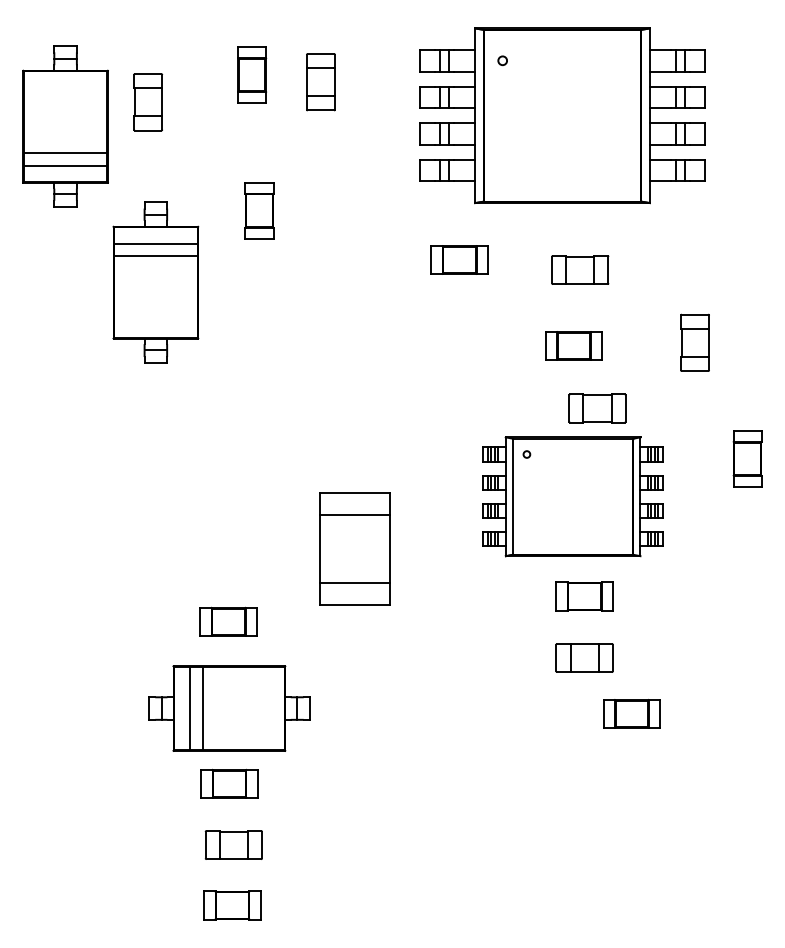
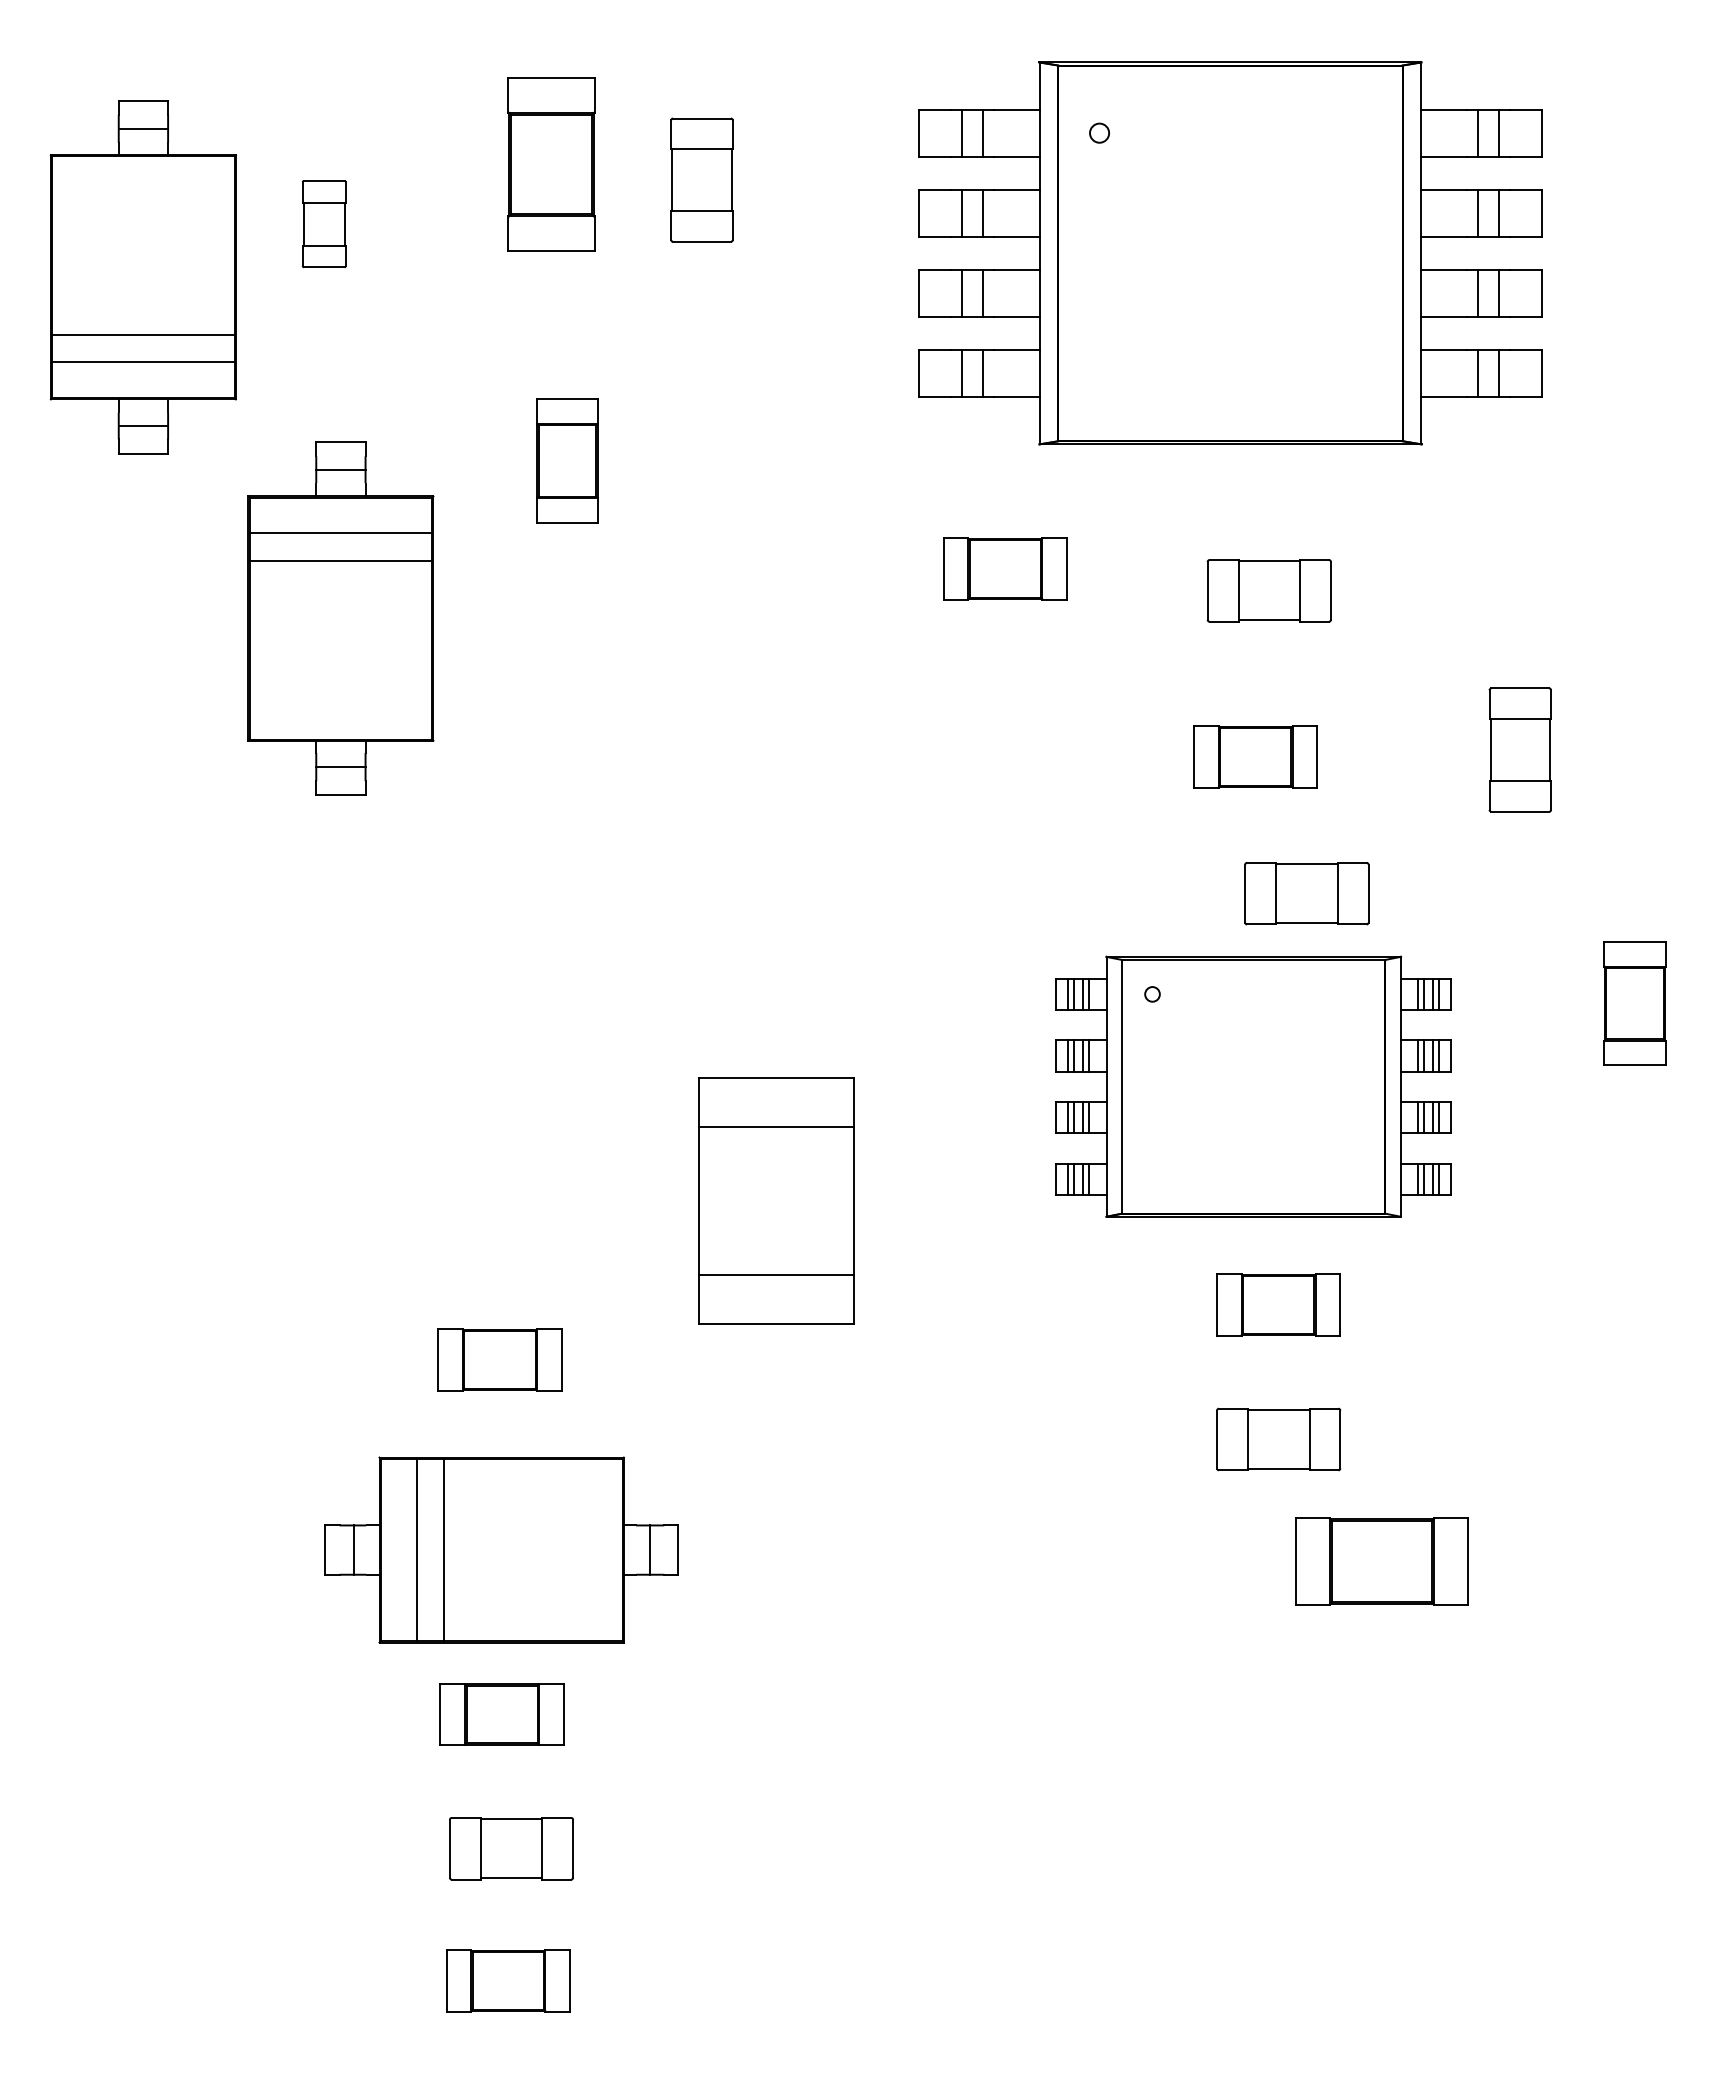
part: (252, 74) -> (552, 163), size x1.4
part: (148, 102) -> (324, 224), size x0.7
part: (631, 713) -> (1381, 1560), size x1.4

